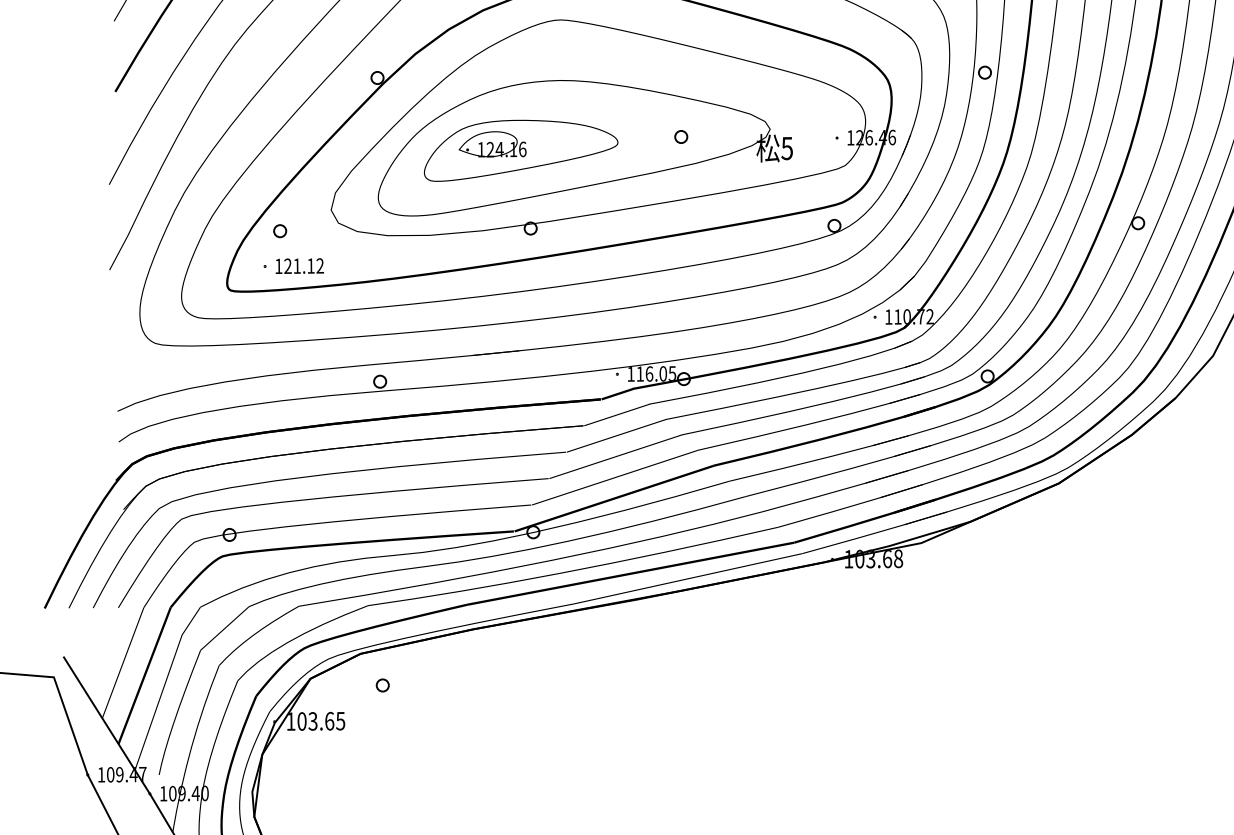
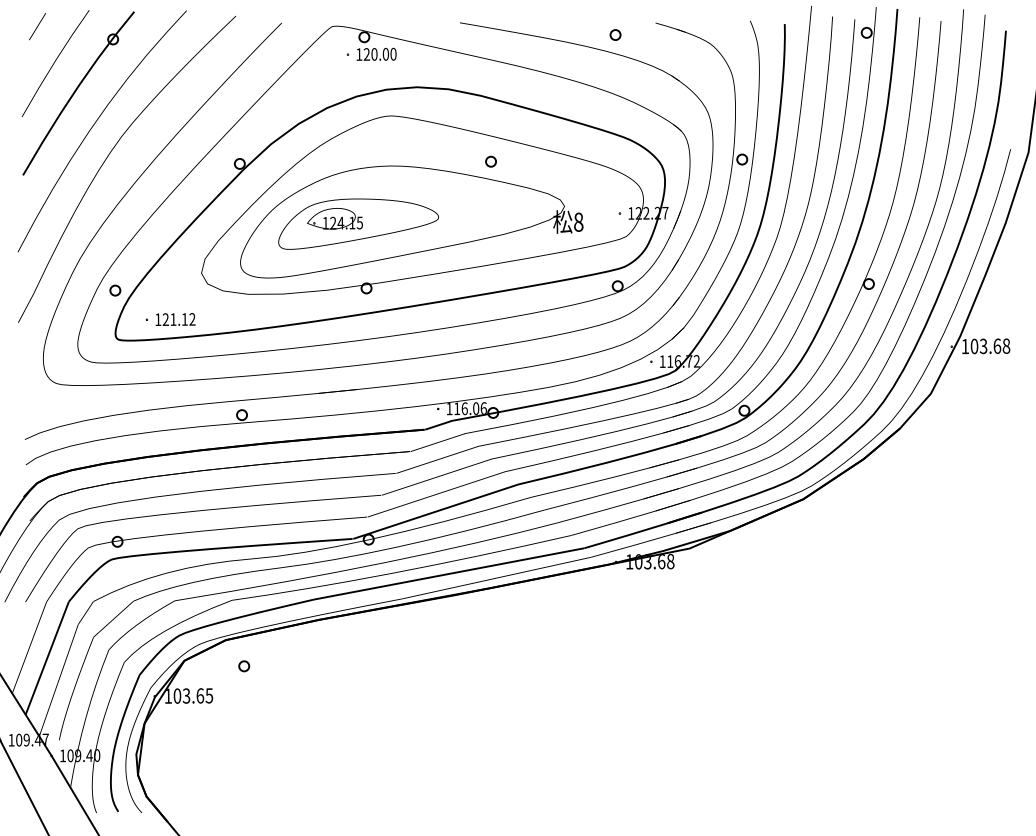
part: (680, 136) -> (490, 161), moved
text: (880, 136) -> (655, 212), 126.46 -> 122.27
text: (787, 147) -> (578, 221), 5 -> 8
text: (522, 148) -> (359, 222), 124.16 -> 124.15
part: (280, 231) -> (115, 290), moved
text: (906, 316) -> (677, 361), 110.72 -> 116.72
text: (672, 373) -> (483, 408), 116.05 -> 116.06

